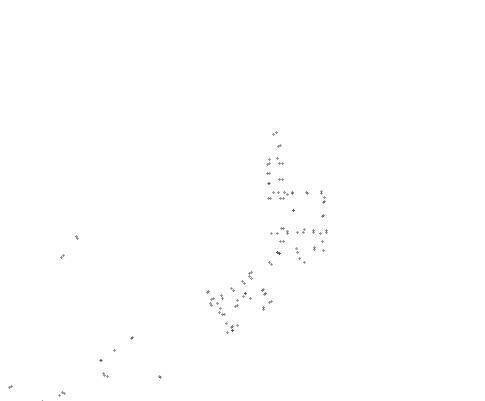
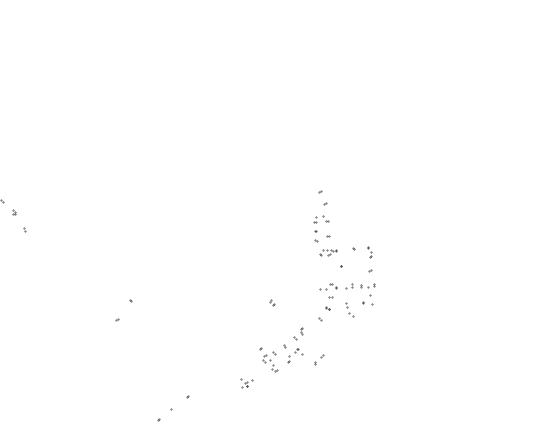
part: (280, 195) -> (328, 252), size x0.7
part: (263, 291) -> (272, 302), moved
part: (231, 327) -> (246, 383), moved

